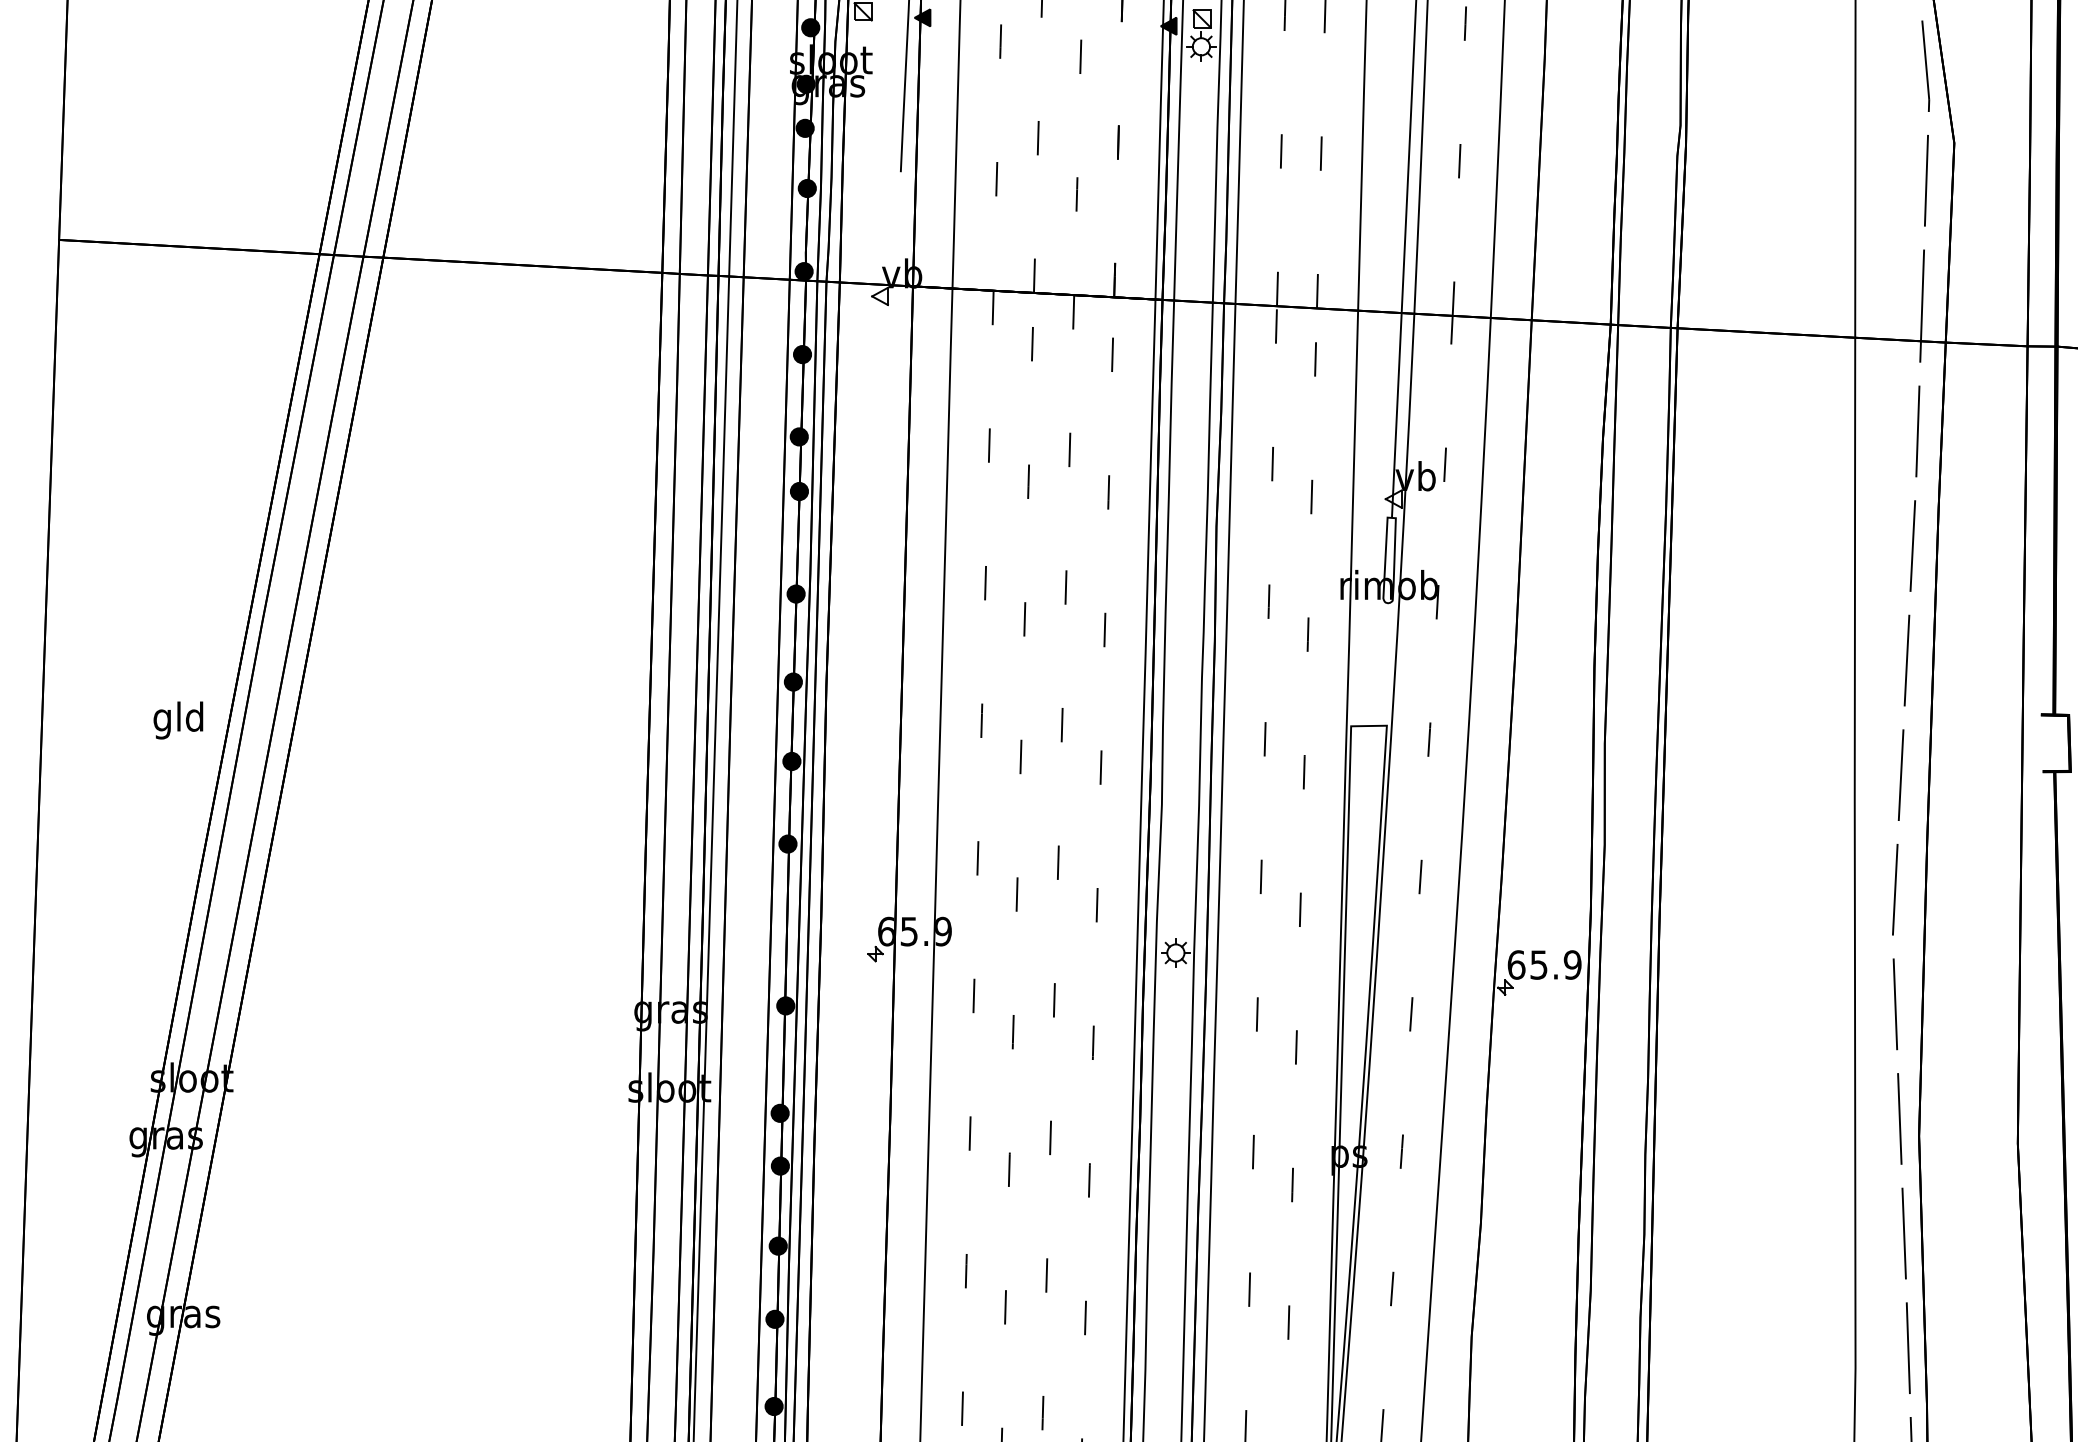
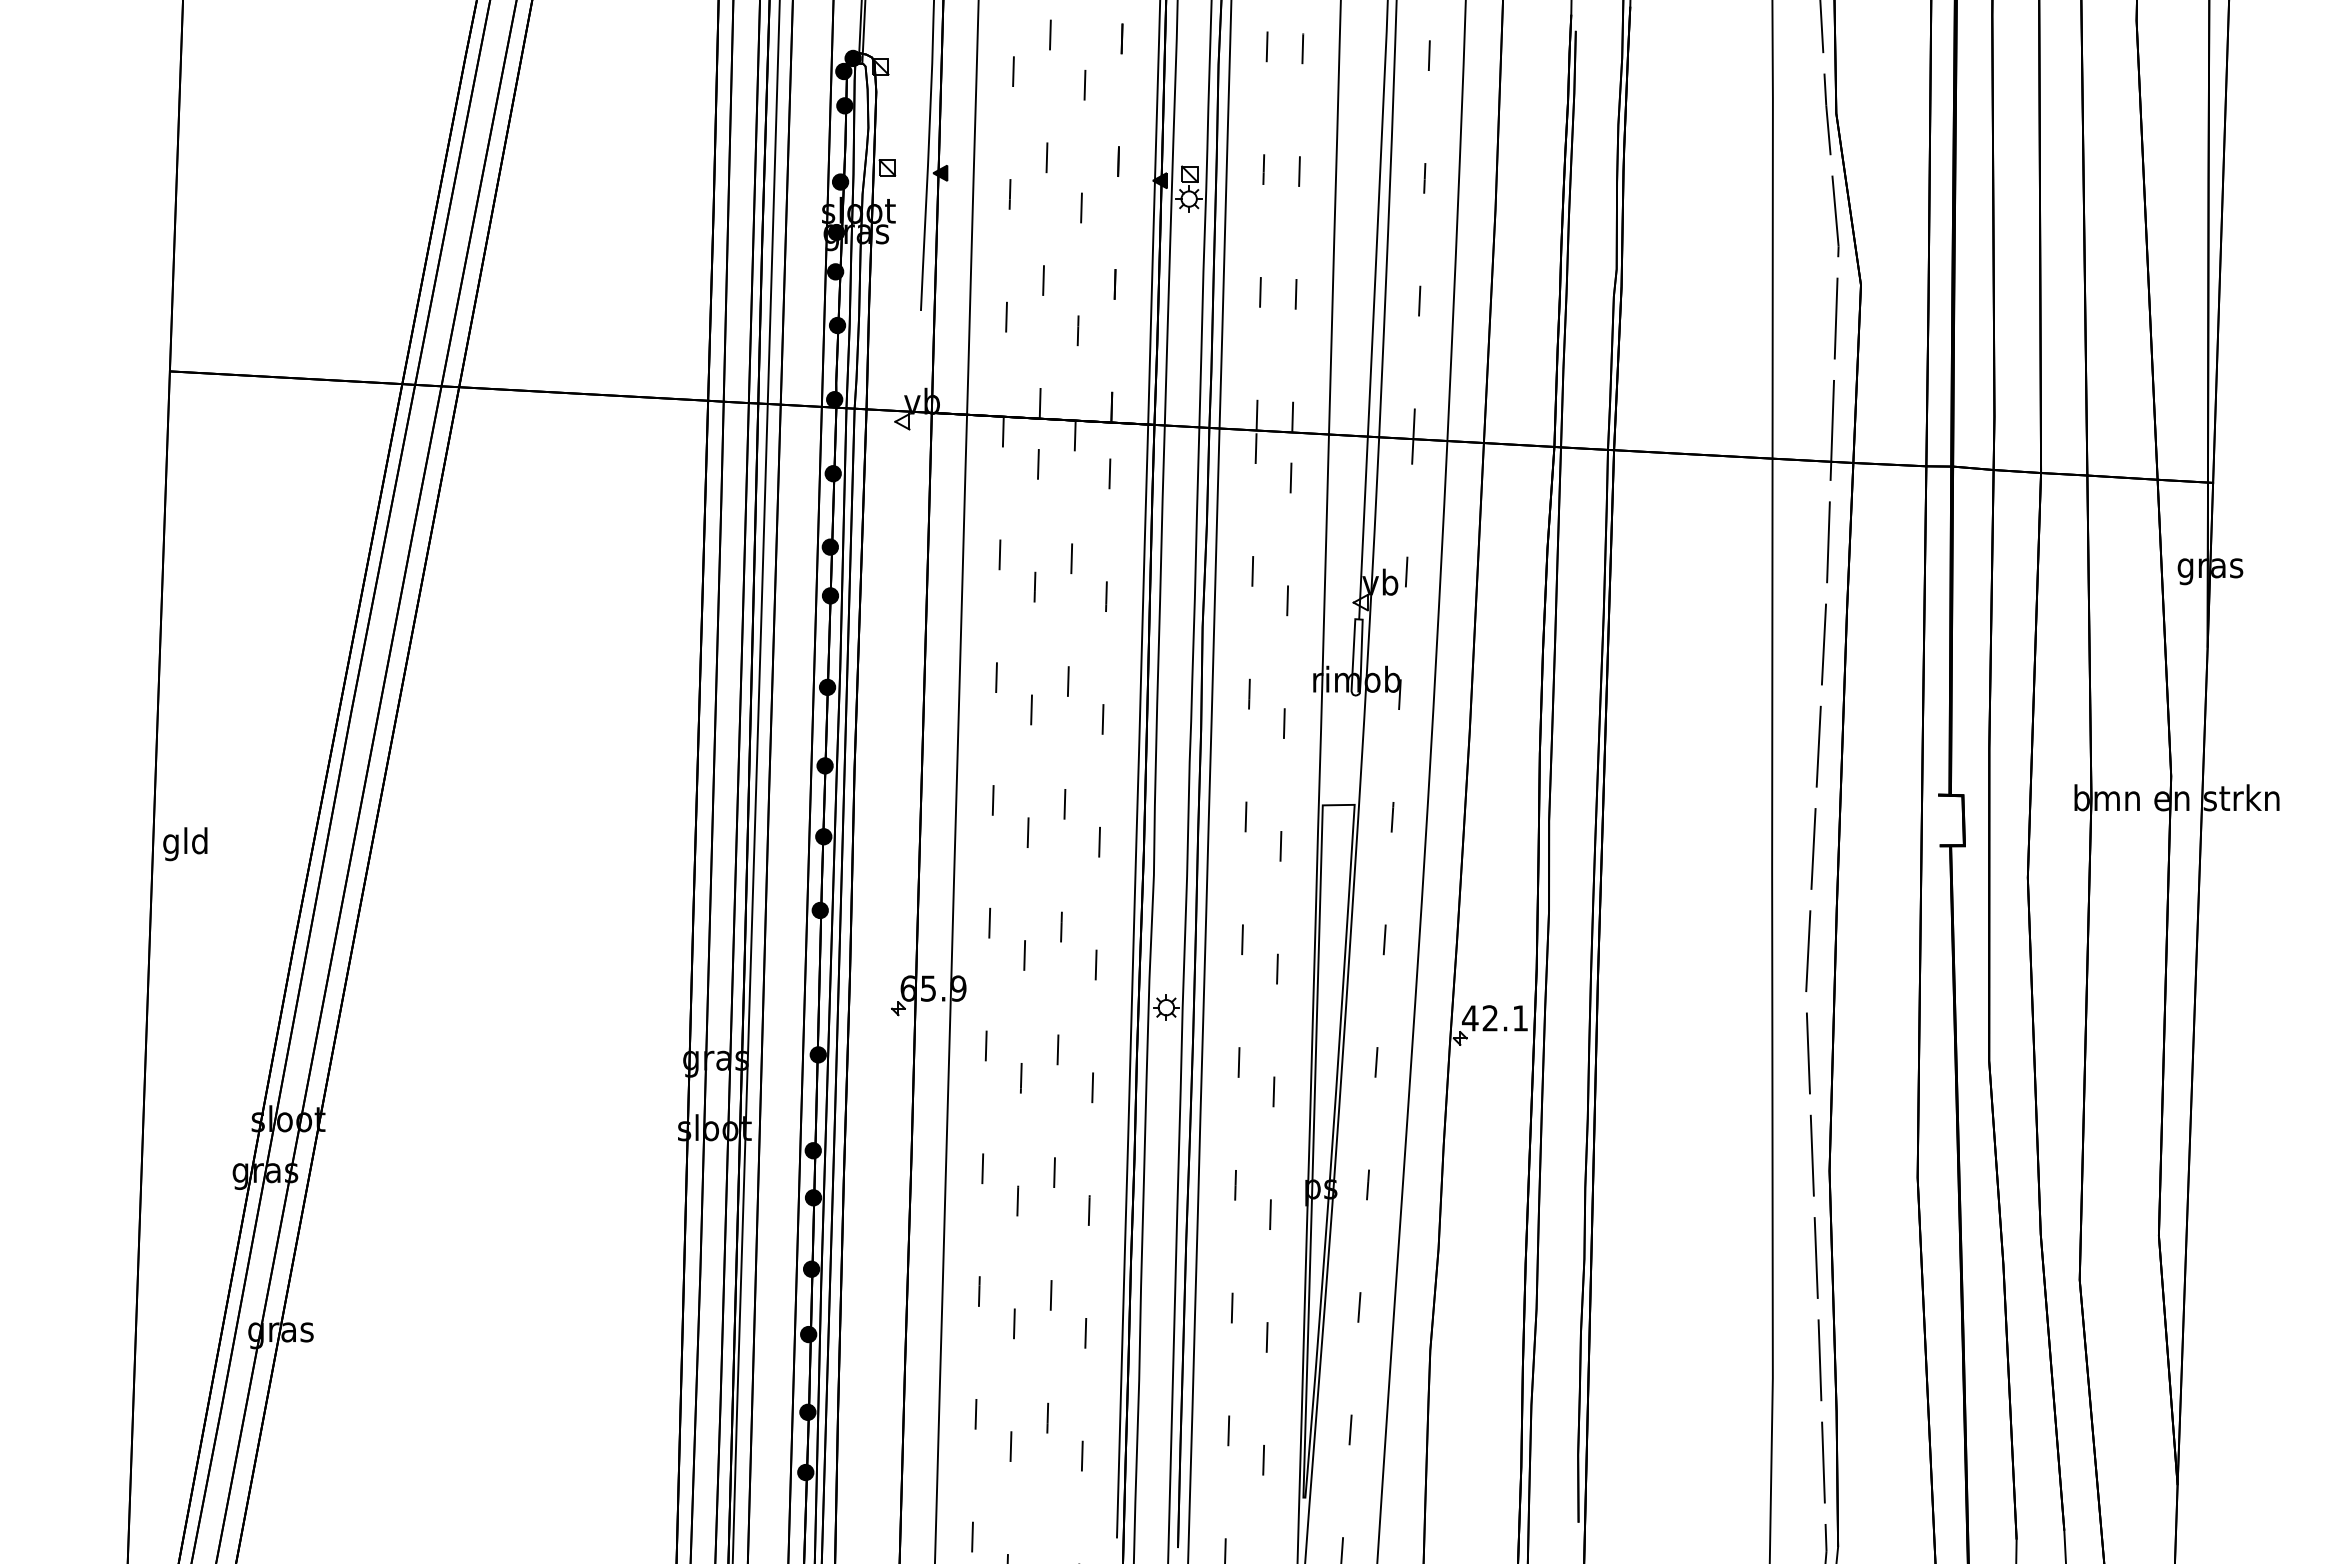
text: (178, 720) -> (185, 844), moved
text: (1544, 965) -> (1495, 1018), 65.9 -> 42.1

